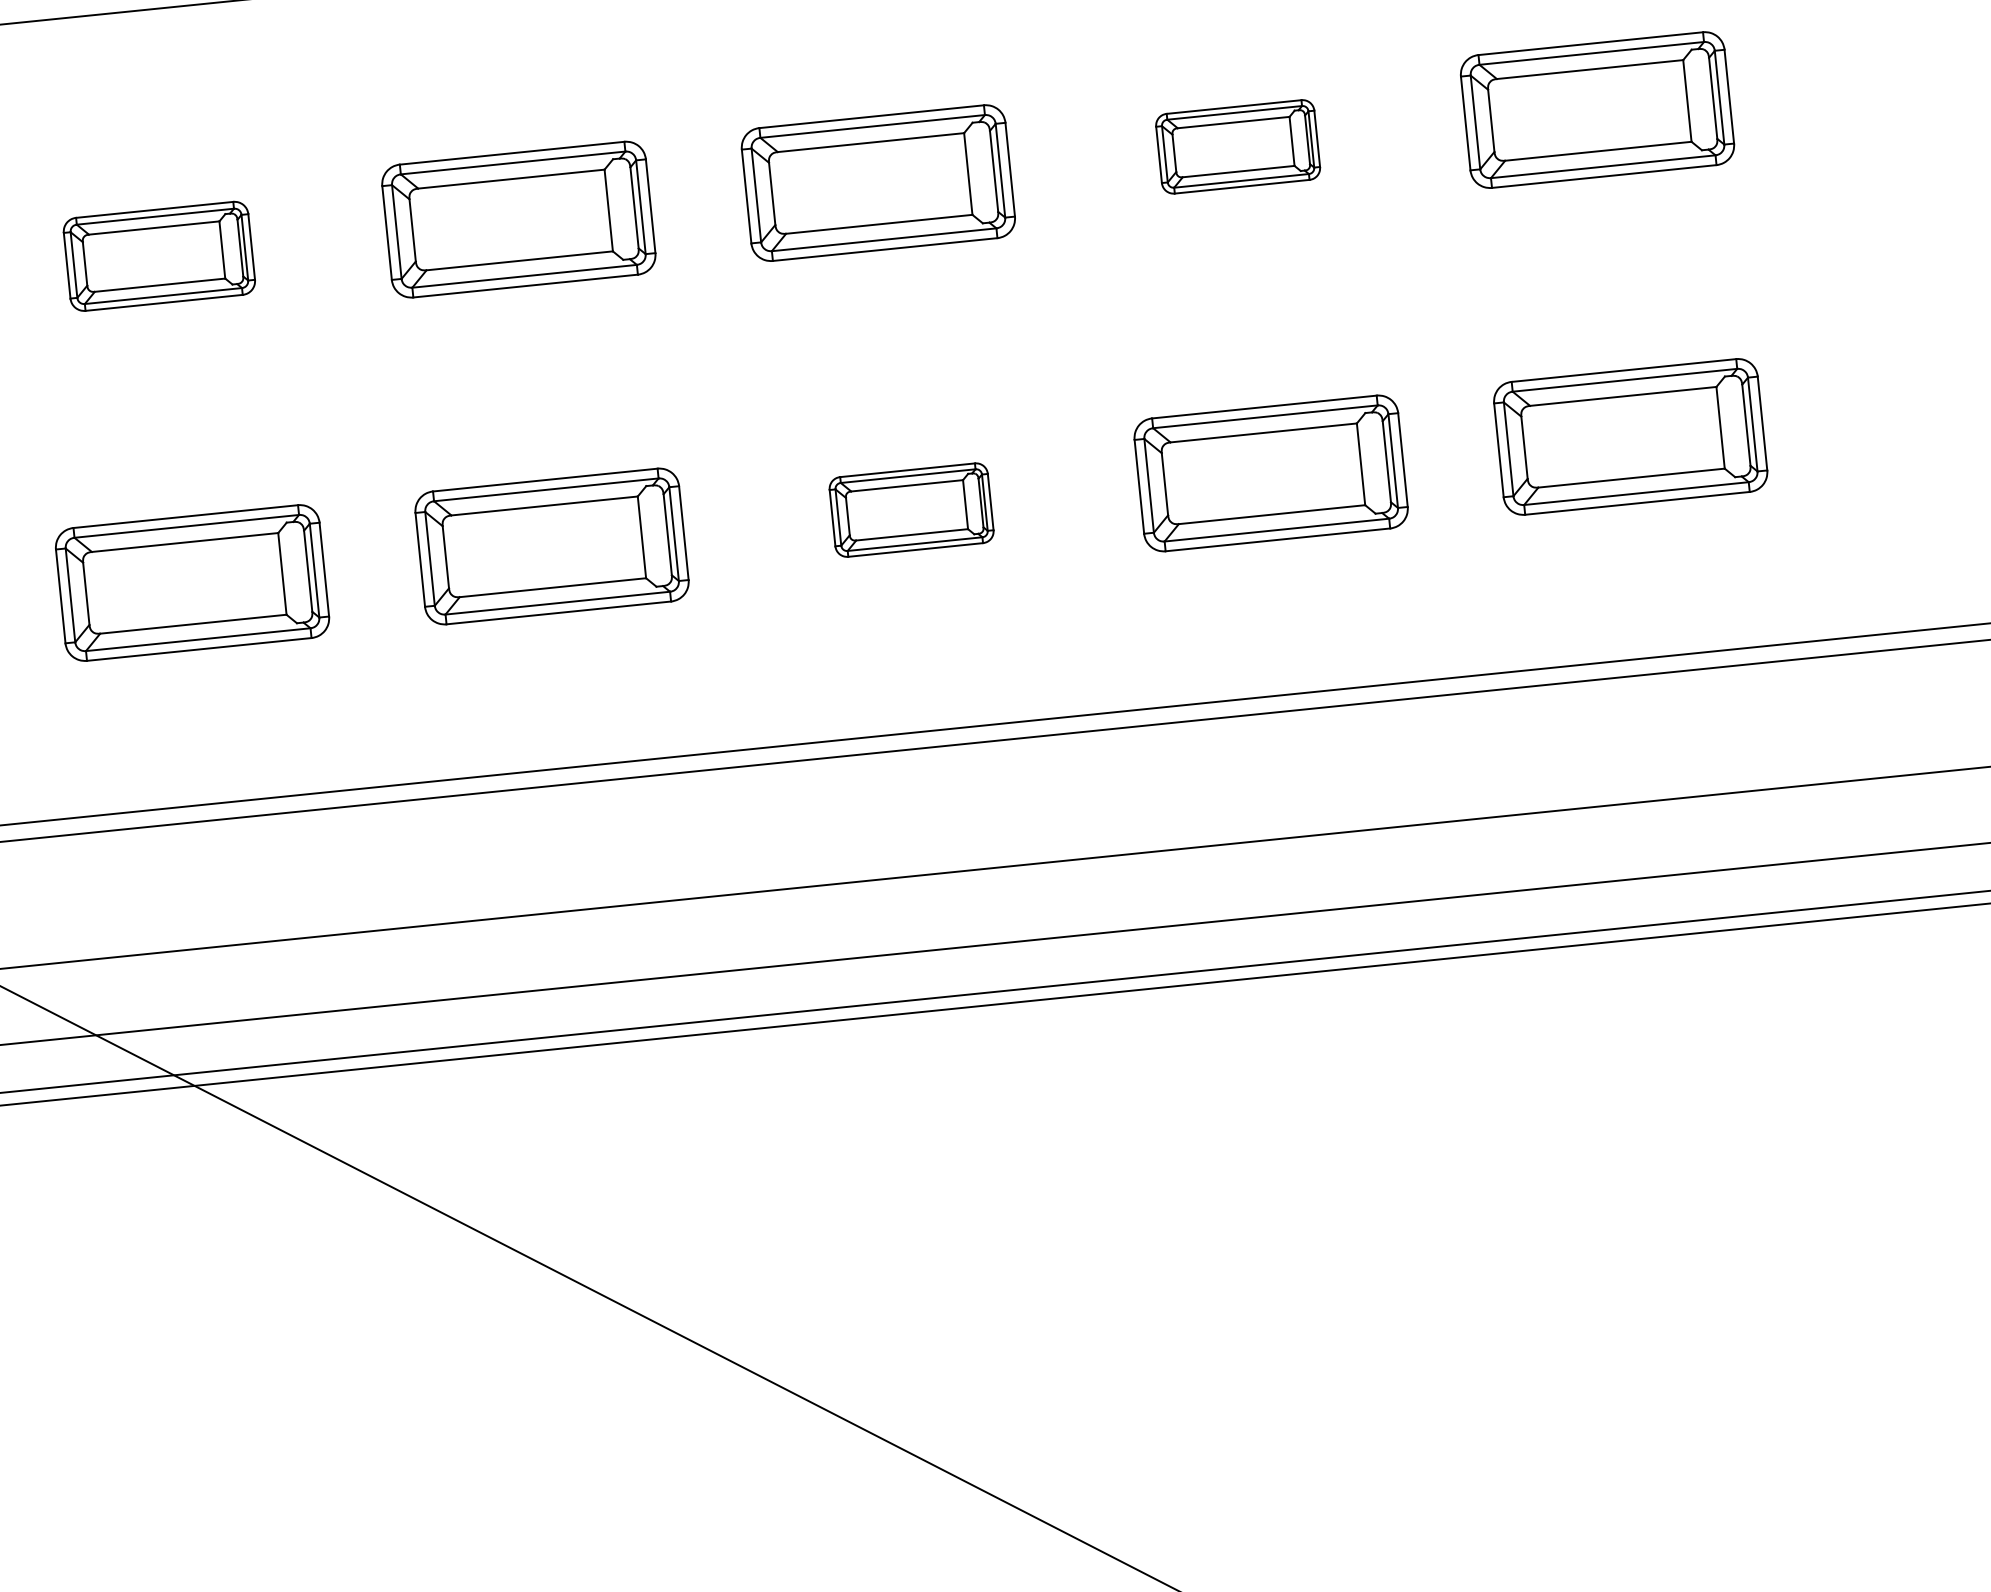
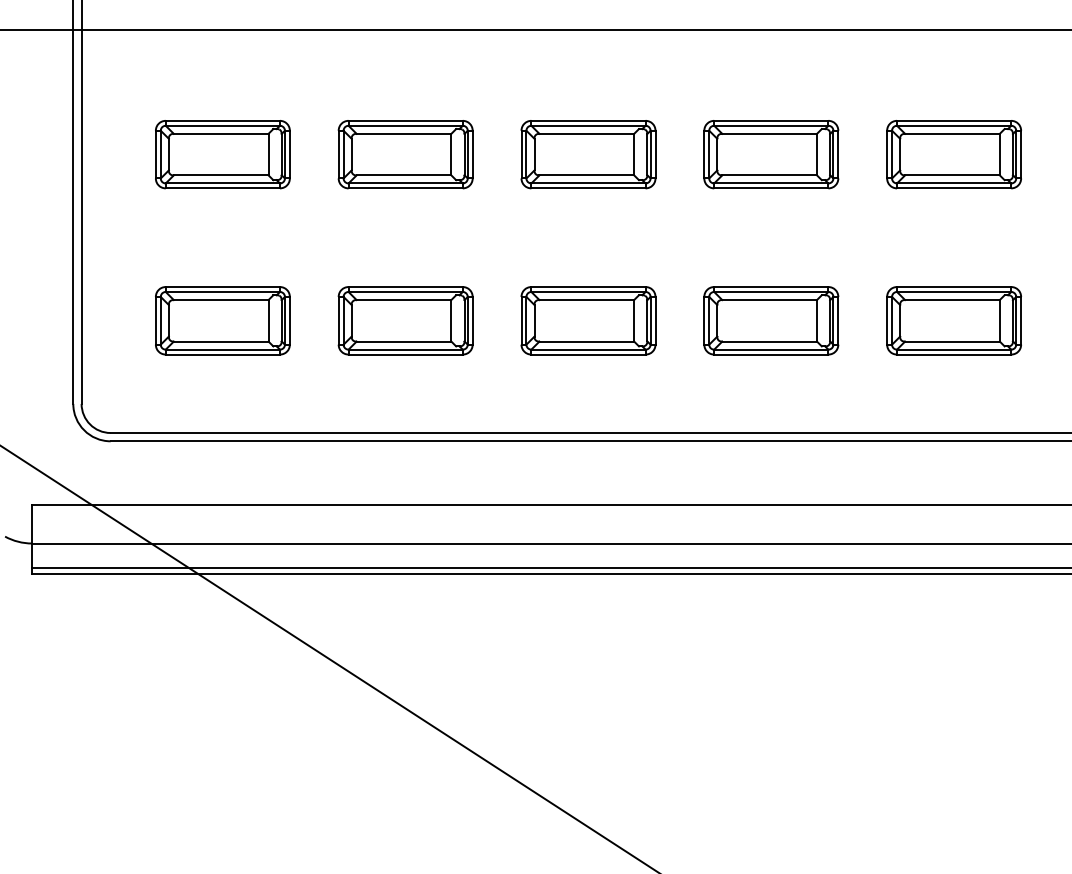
part: (1238, 146) -> (771, 154), size x1.67
part: (158, 256) -> (222, 154), size x1.43
part: (911, 509) -> (588, 320), size x1.67

